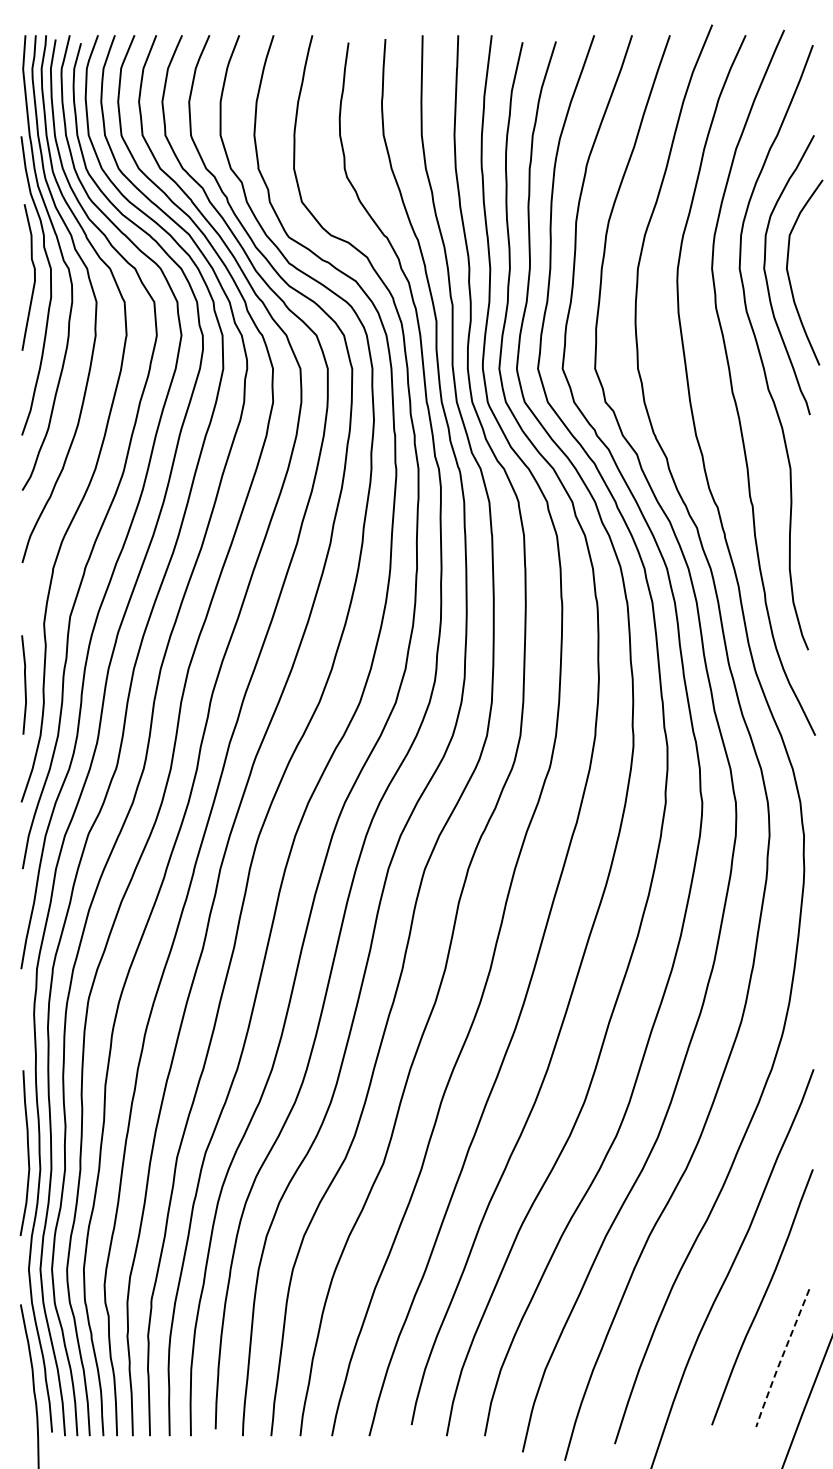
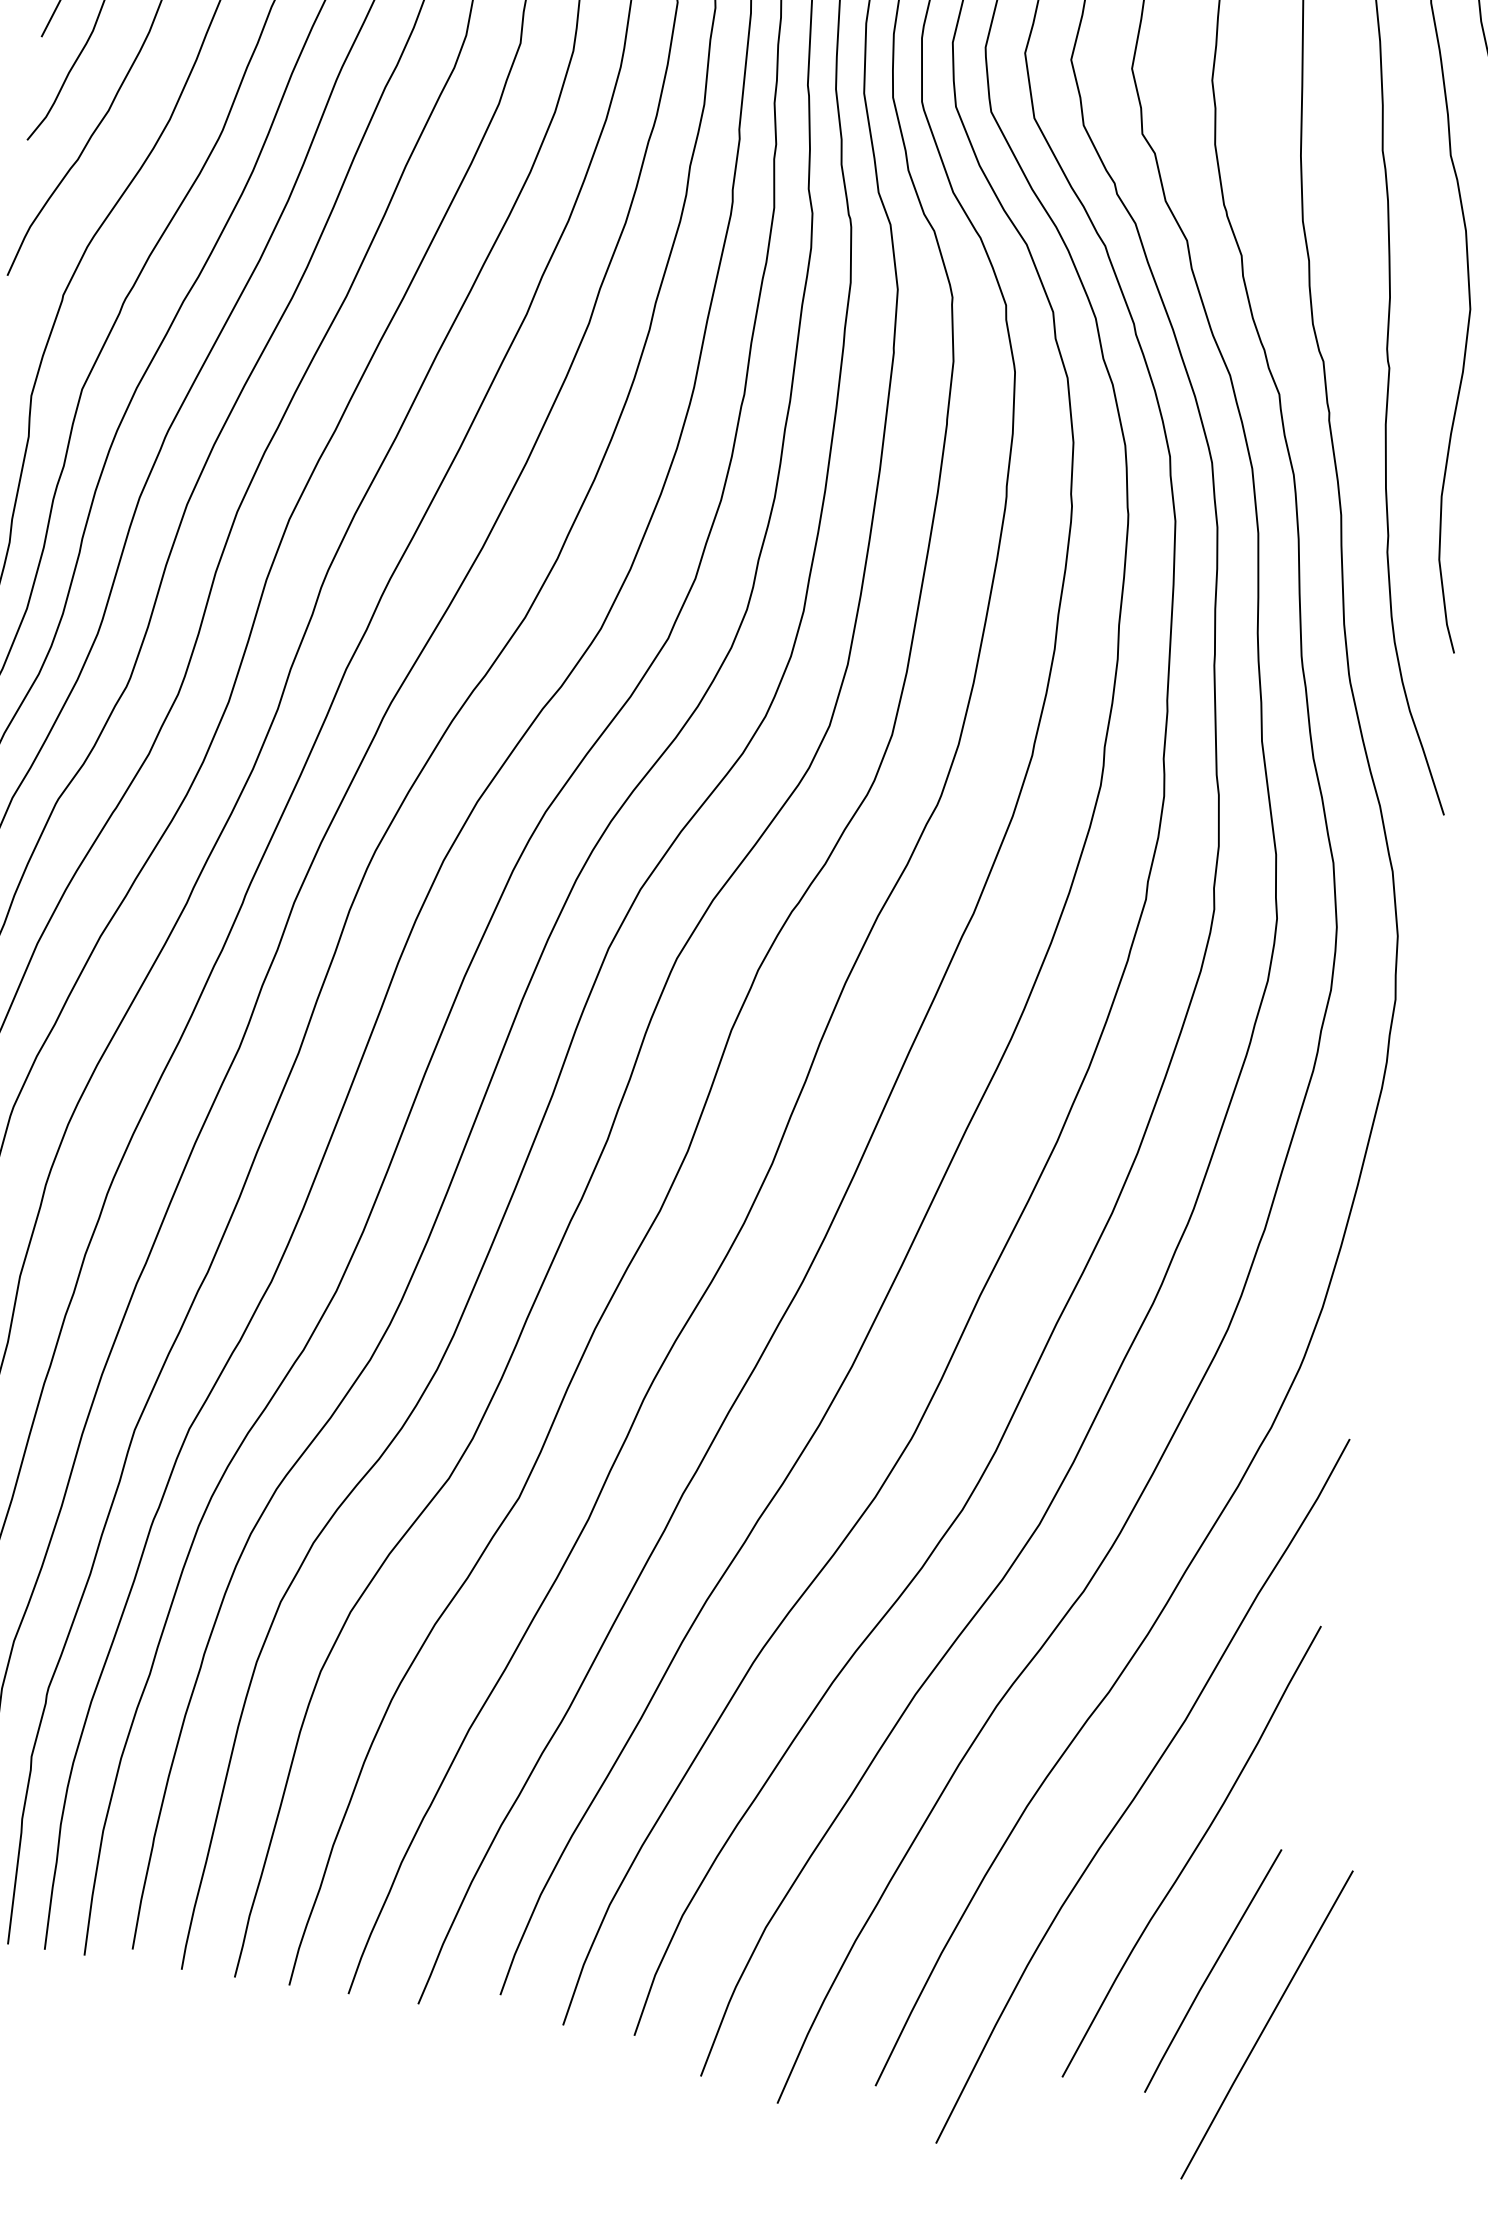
line: (781, 1359) -> (1210, 1973), dashed -> solid

